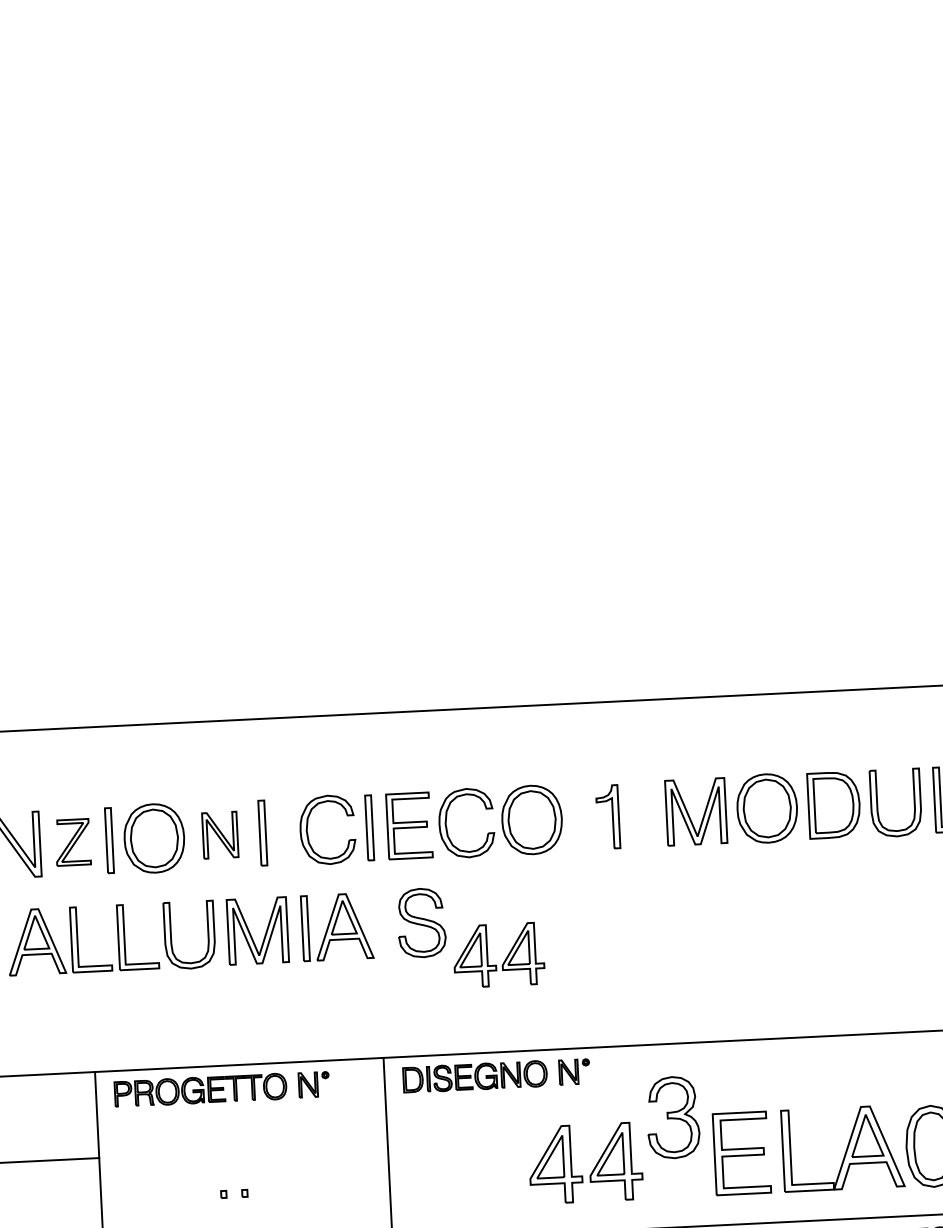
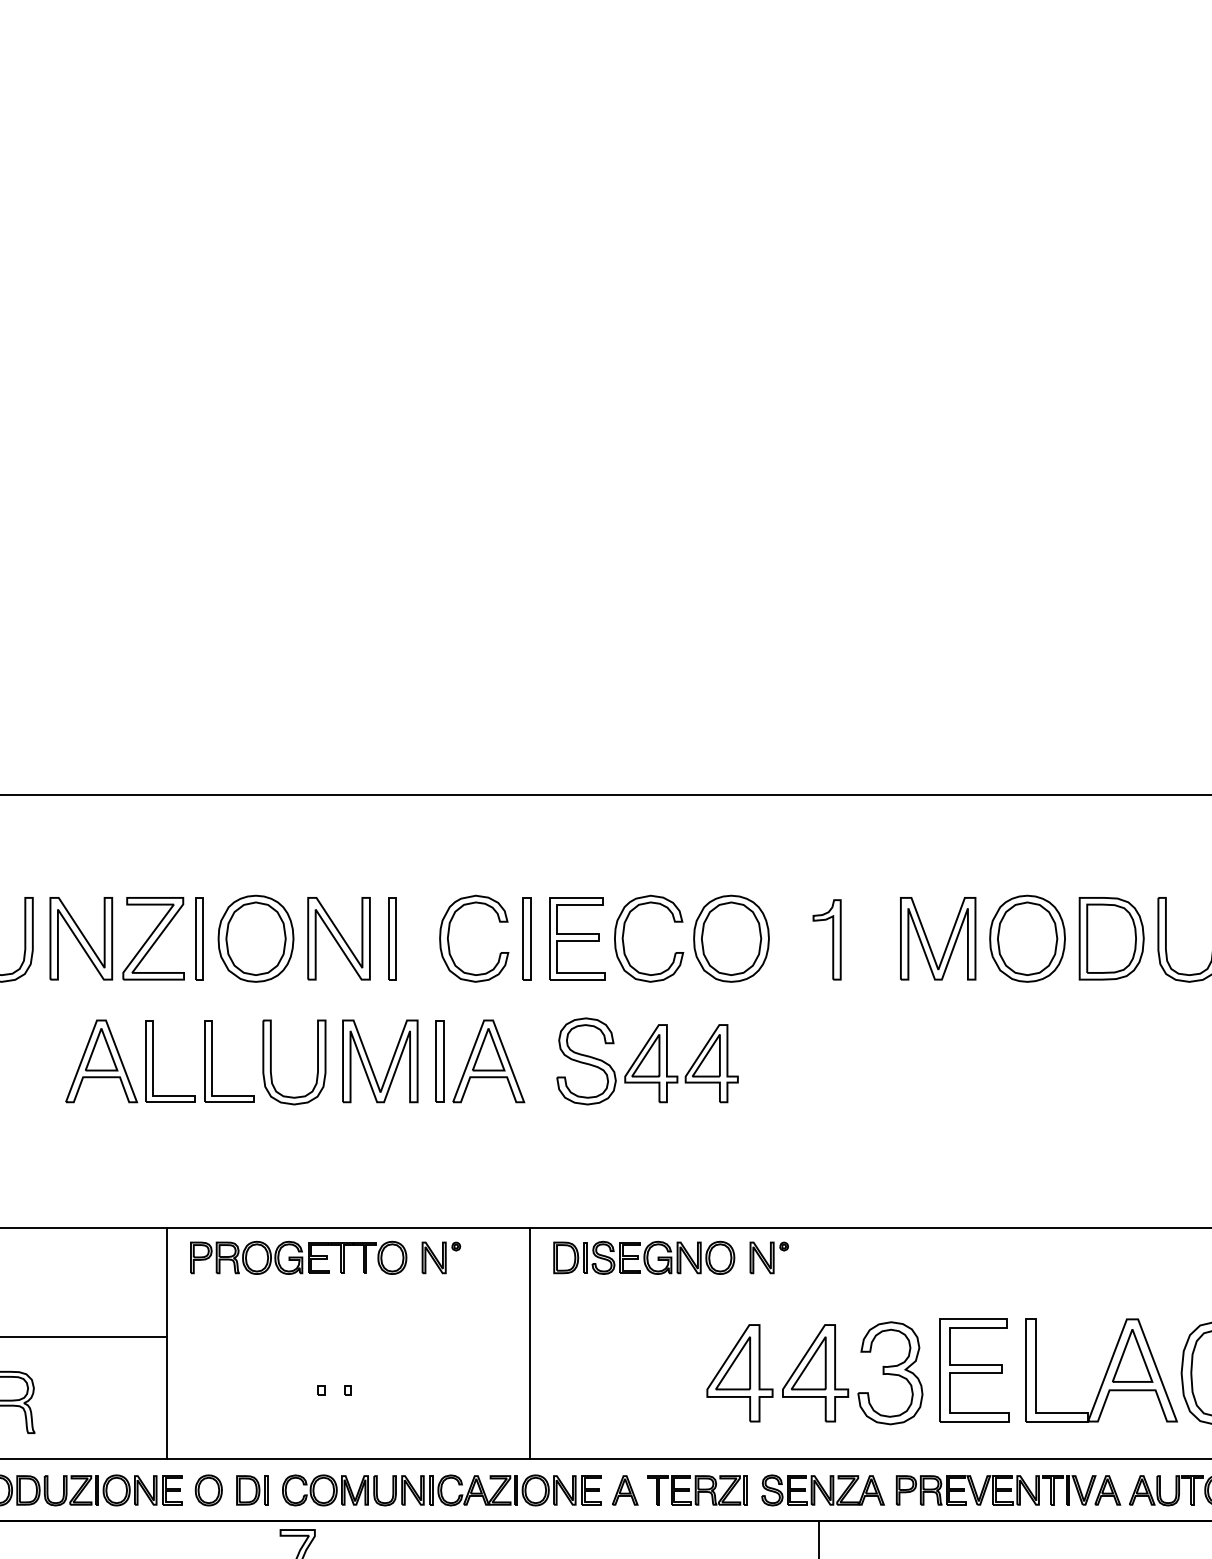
part: (219, 835) -> (338, 938), size x1.43
part: (72, 842) -> (153, 938), size x1.43
part: (505, 958) -> (689, 1068), moved
part: (673, 1117) -> (890, 1373), moved

